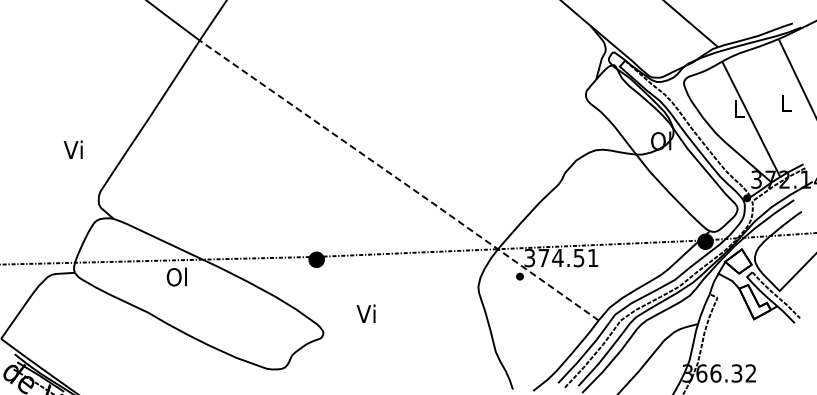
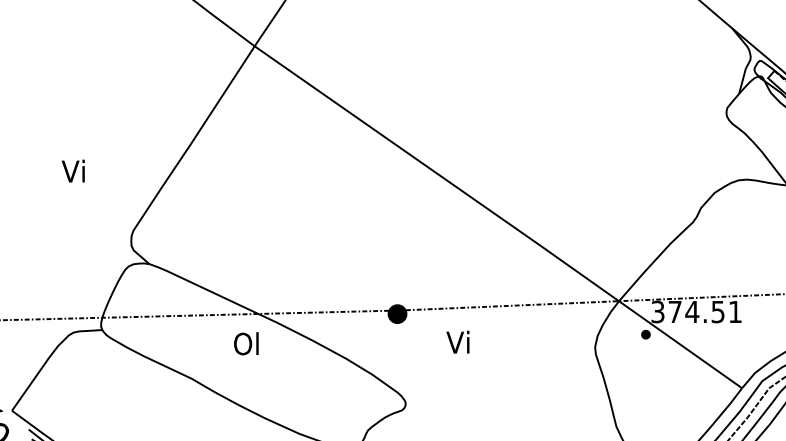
text: (72, 149) -> (72, 170), moved
line: (400, 180) -> (499, 217), dashed -> solid
text: (176, 276) -> (245, 343), moved
text: (365, 313) -> (457, 341), moved

